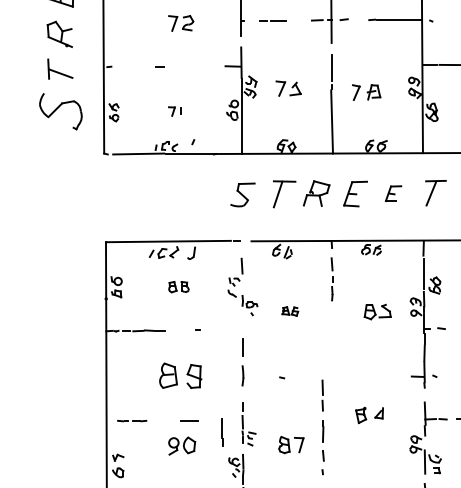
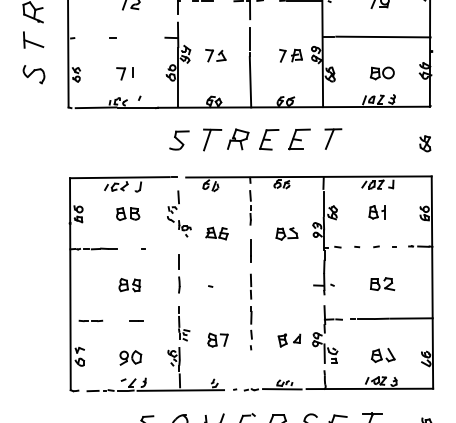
part: (365, 92) -> (290, 55), moved
part: (174, 111) -> (124, 73), size x1.67
part: (60, 112) -> (33, 74), size x0.62
part: (393, 193) -> (299, 139), size x1.67
part: (179, 286) -> (128, 213), size x1.43
part: (289, 311) -> (216, 233), size x1.67
part: (180, 376) -> (129, 285), size x0.62
part: (369, 415) -> (289, 340), moved
part: (323, 426) -> (251, 311), moved
line: (221, 431) -> (250, 250), moved
part: (181, 445) -> (130, 357), moved

